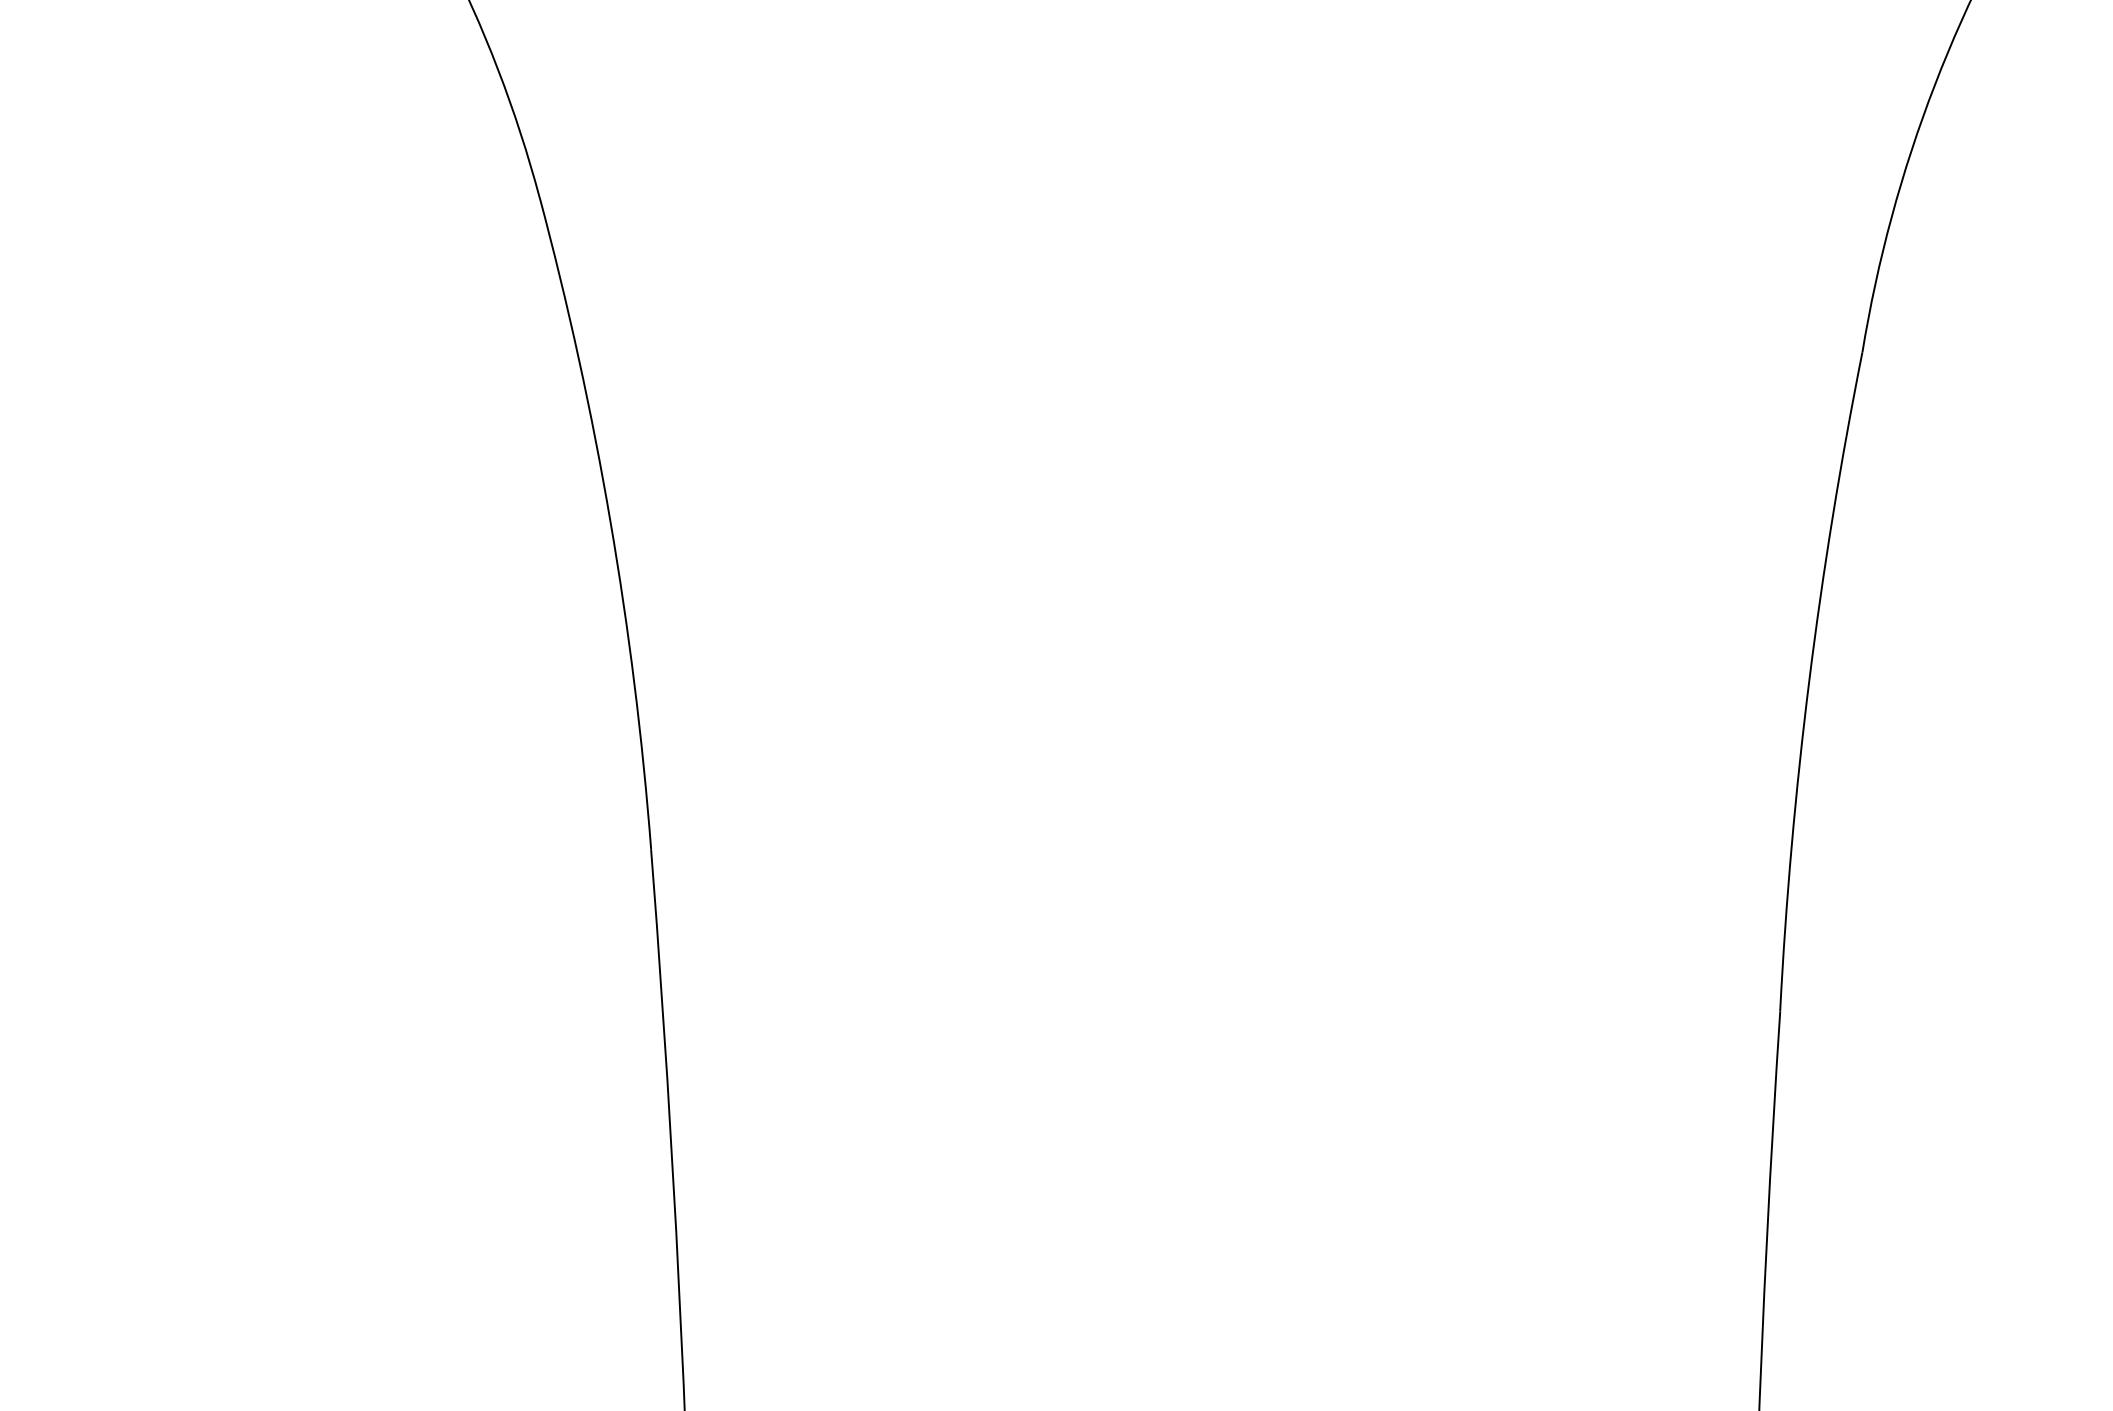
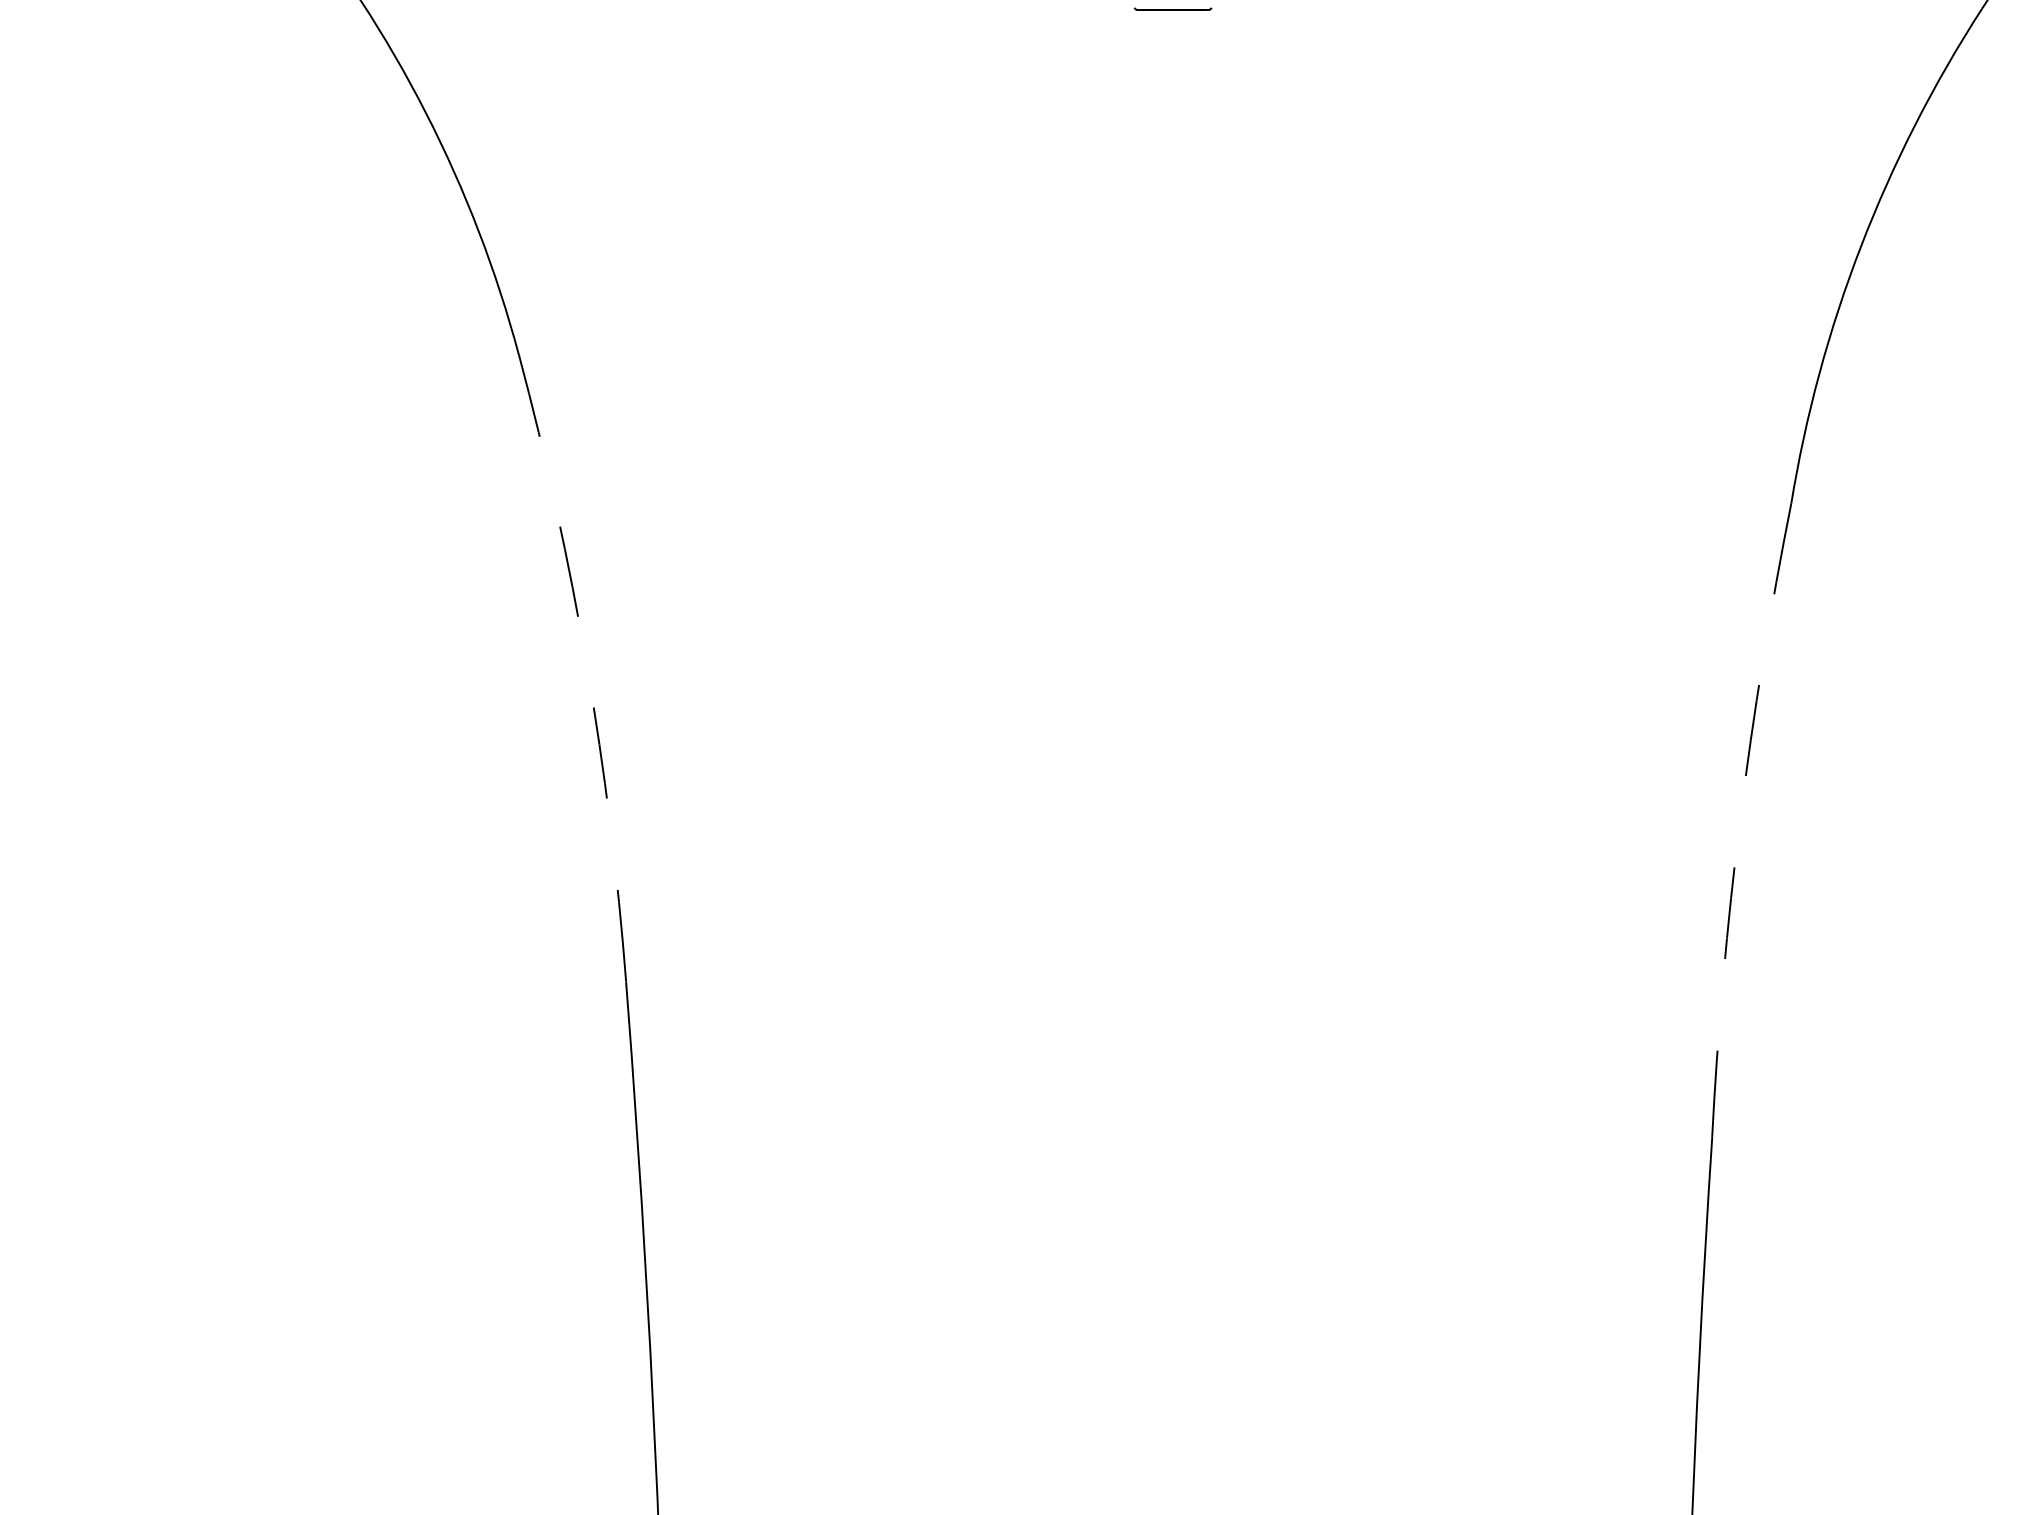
arc: (609, 520) -> (586, 665), solid -> dashed
arc: (1809, 680) -> (1740, 819), solid -> dashed

